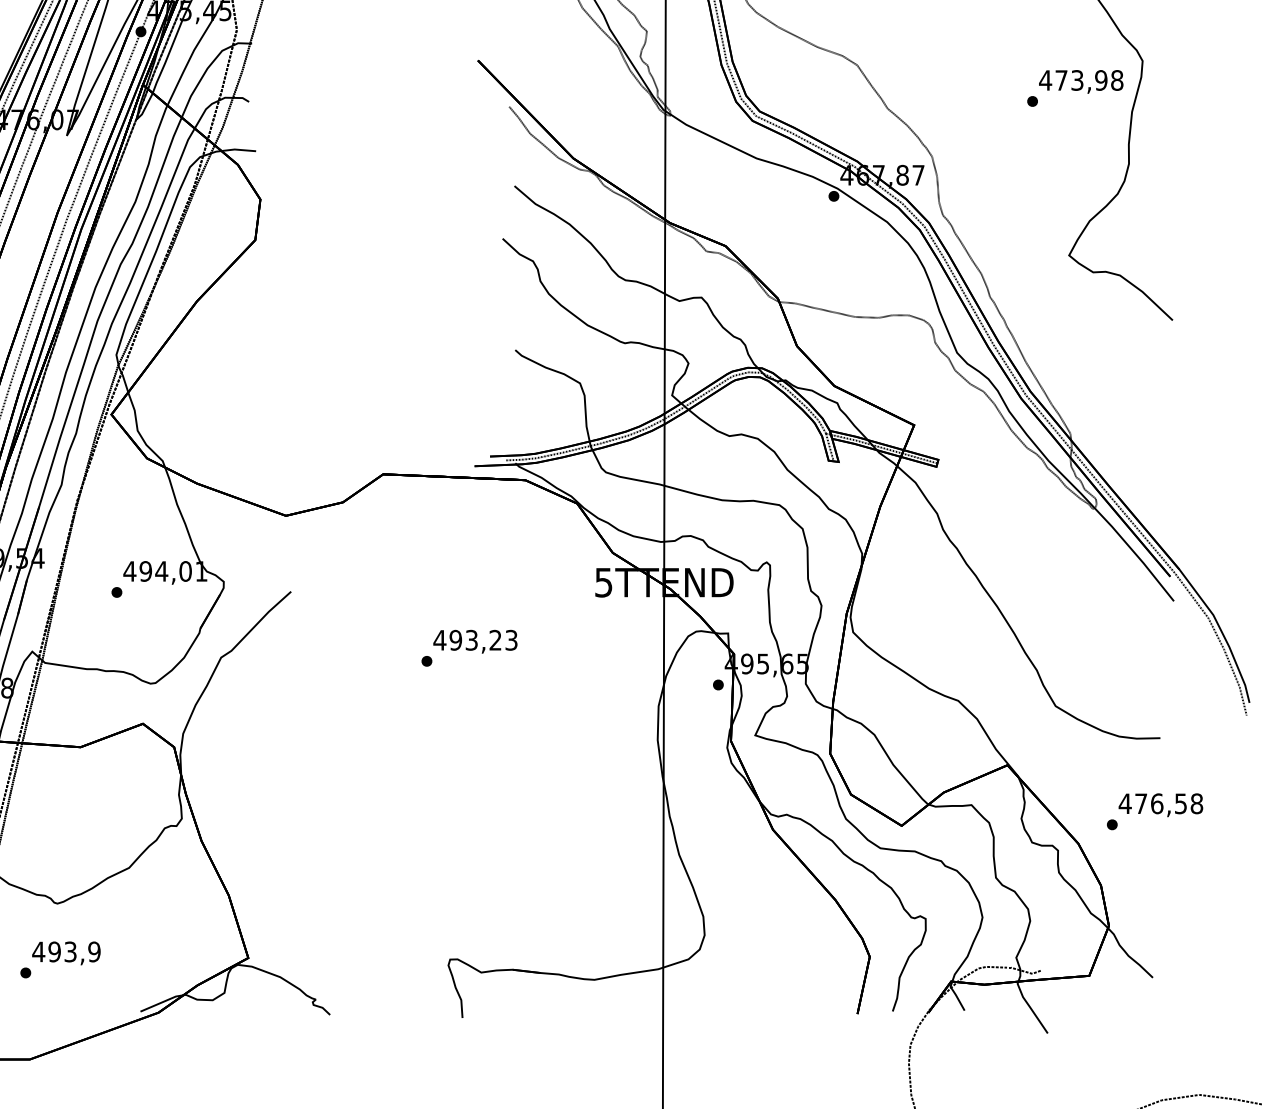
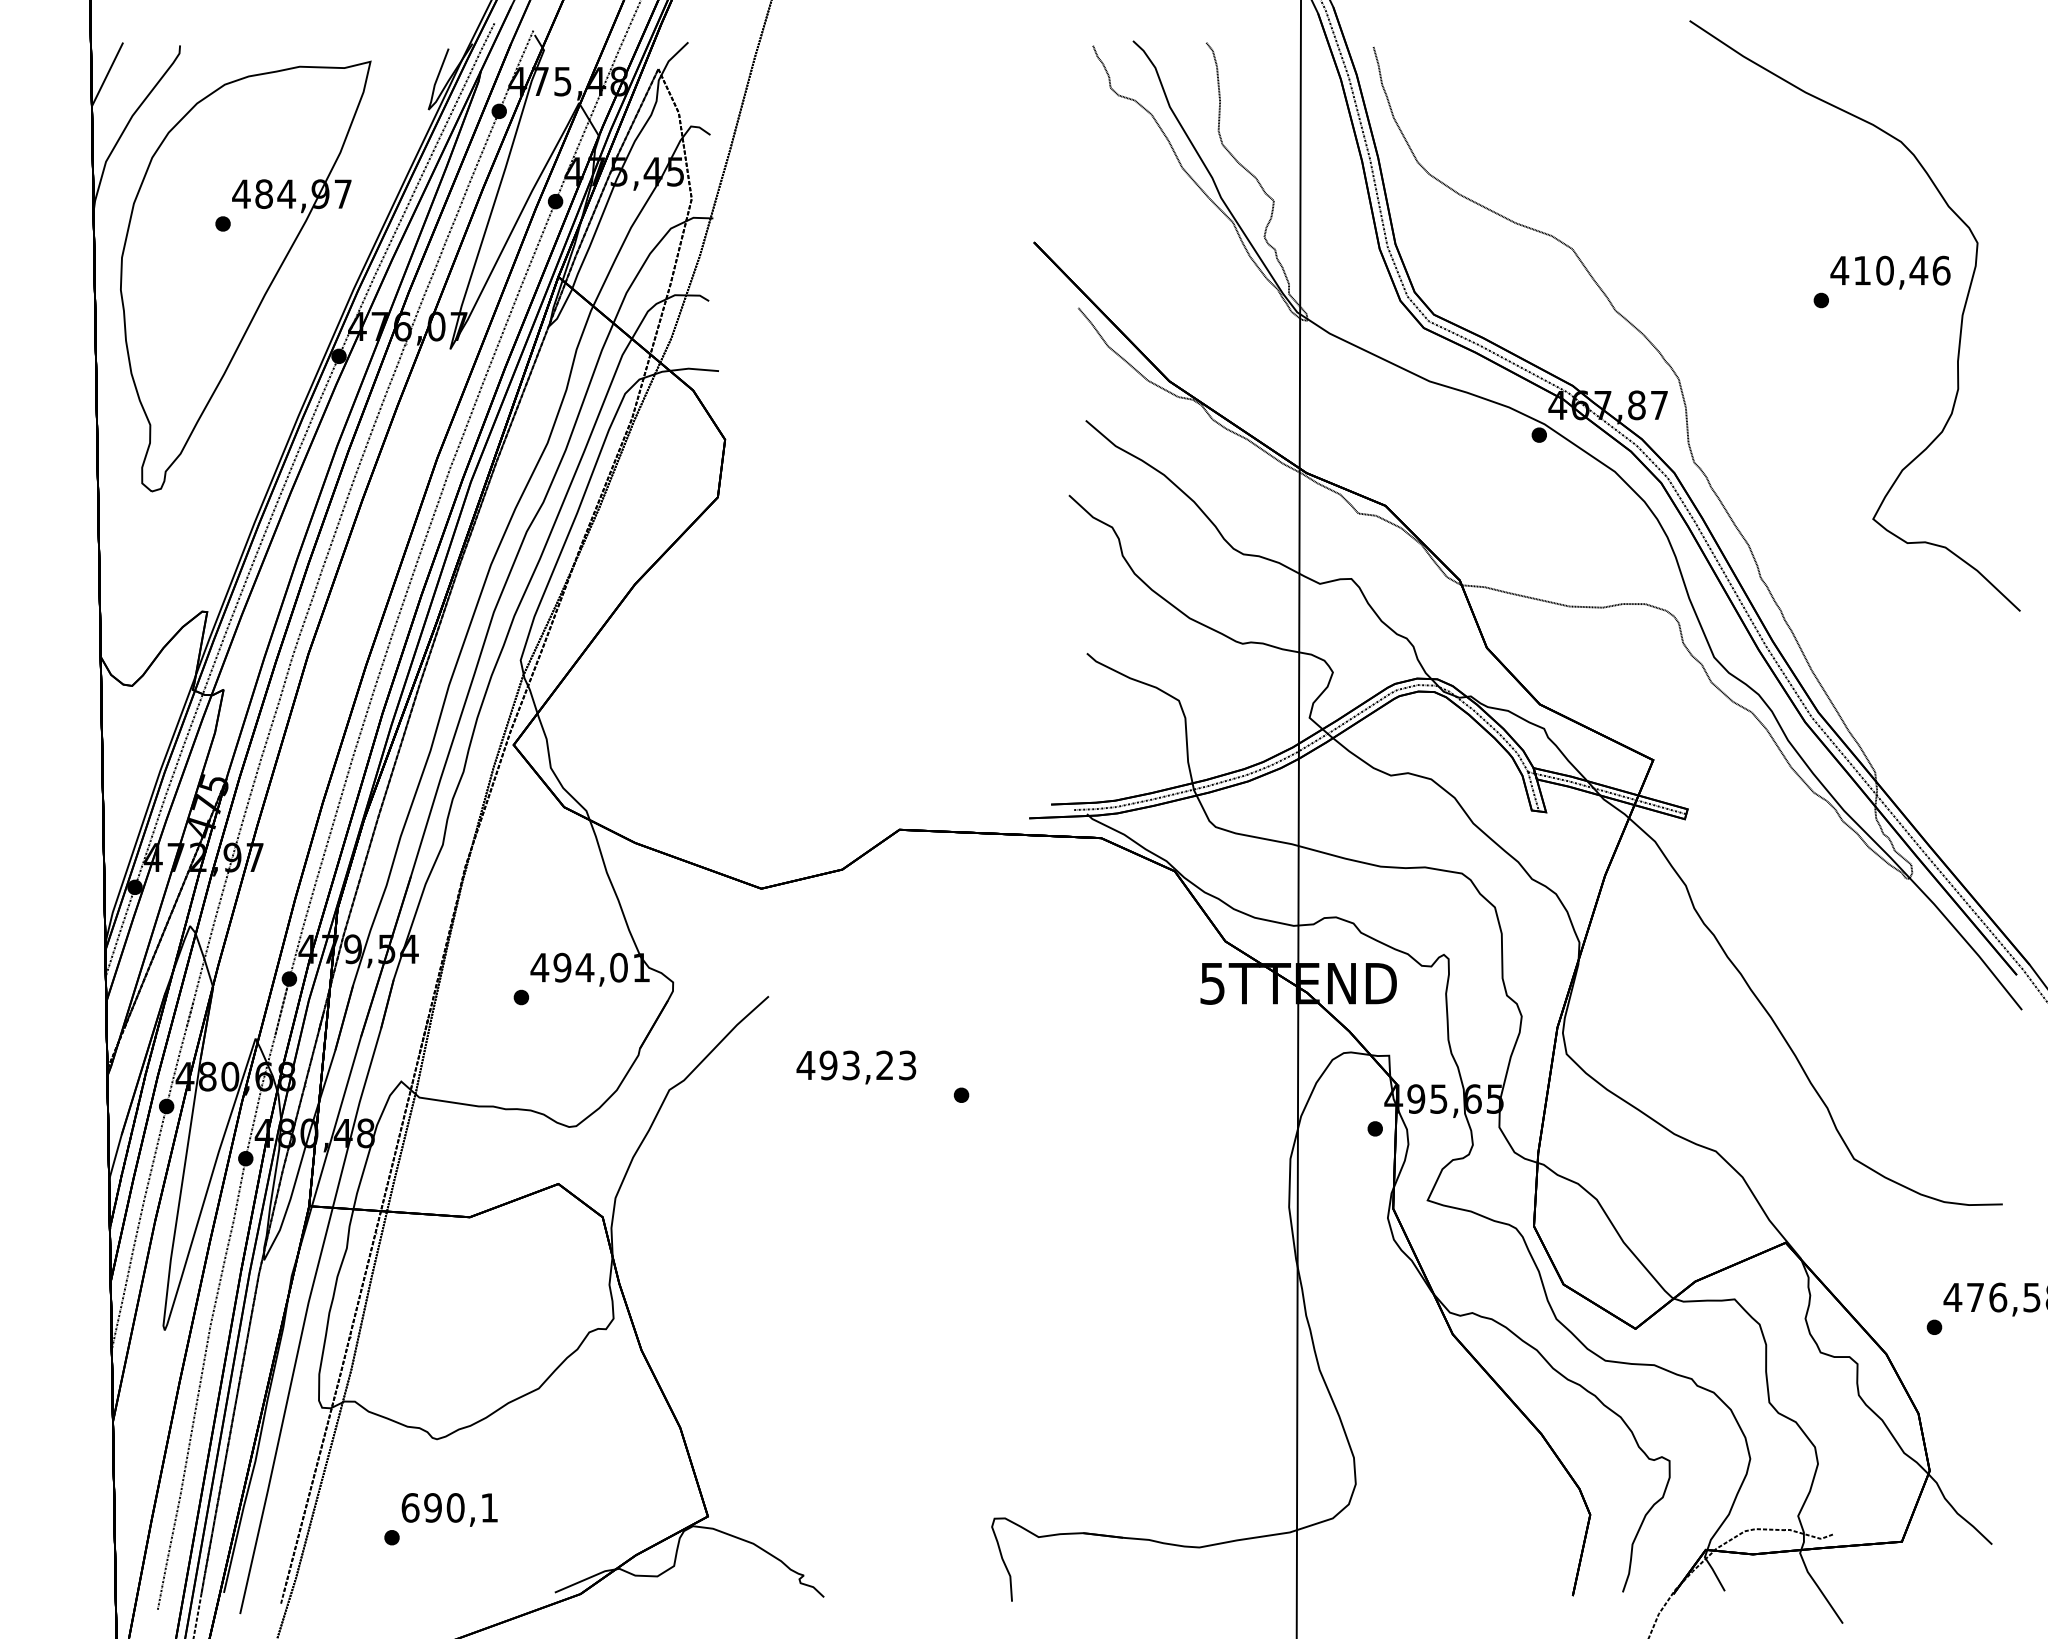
text: (1089, 80) -> (1902, 270), 473,98 -> 410,46
text: (475, 641) -> (856, 1067), moved
text: (66, 951) -> (449, 1507), 493,9 -> 690,1

